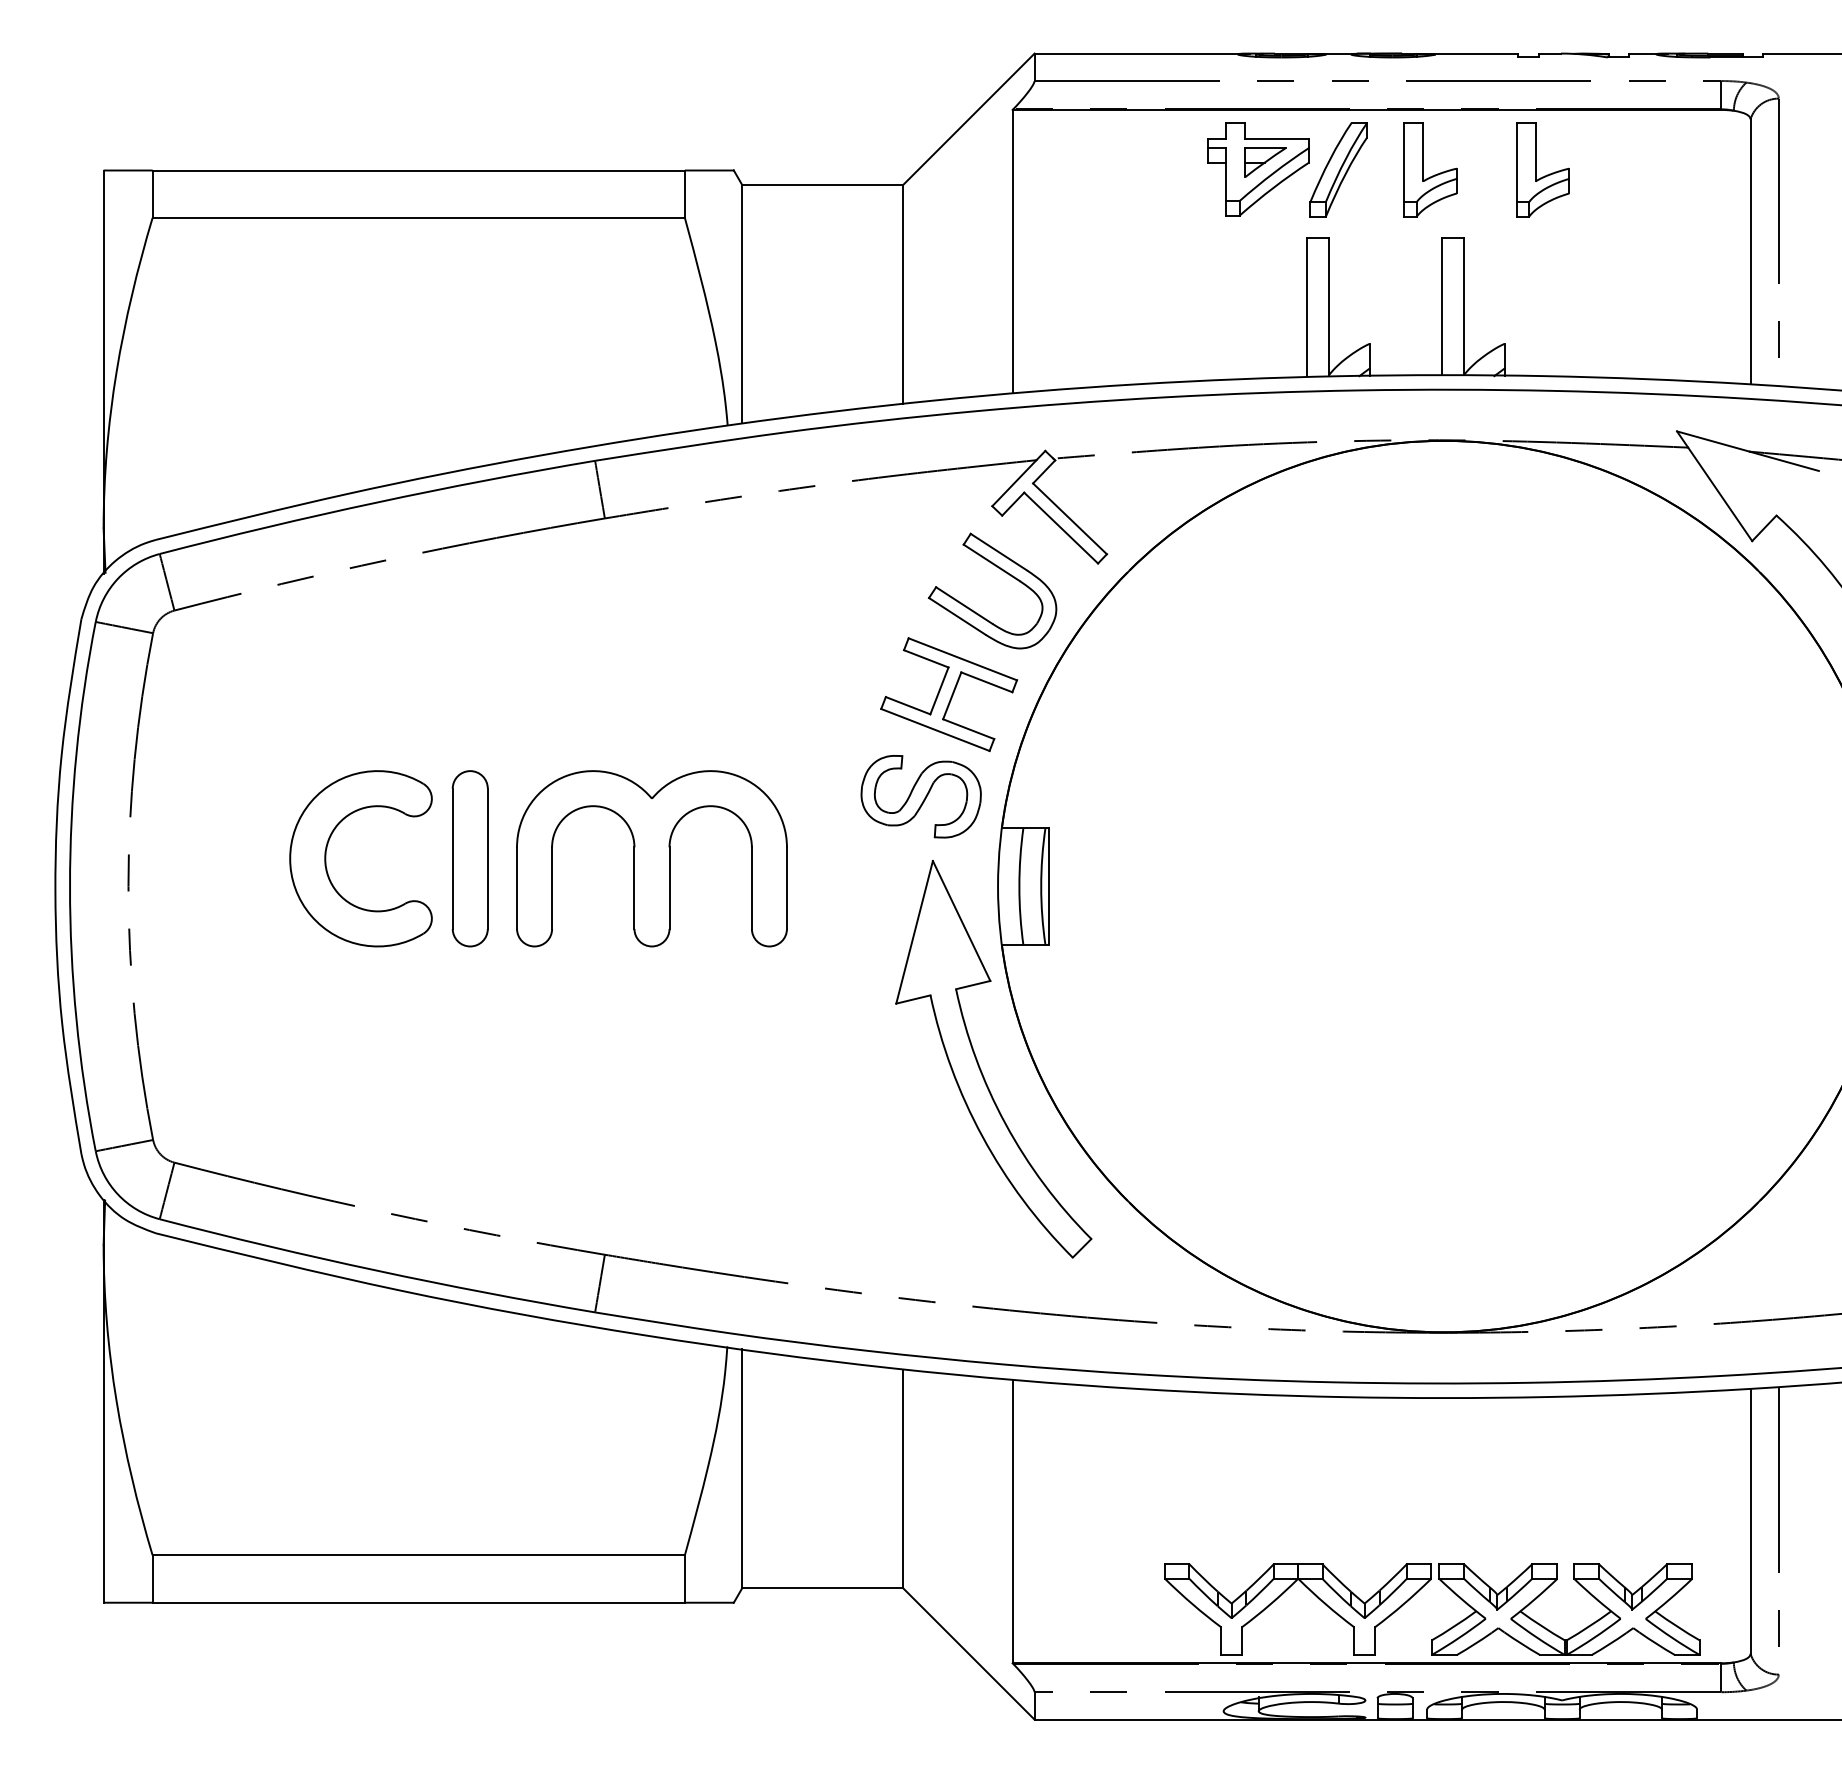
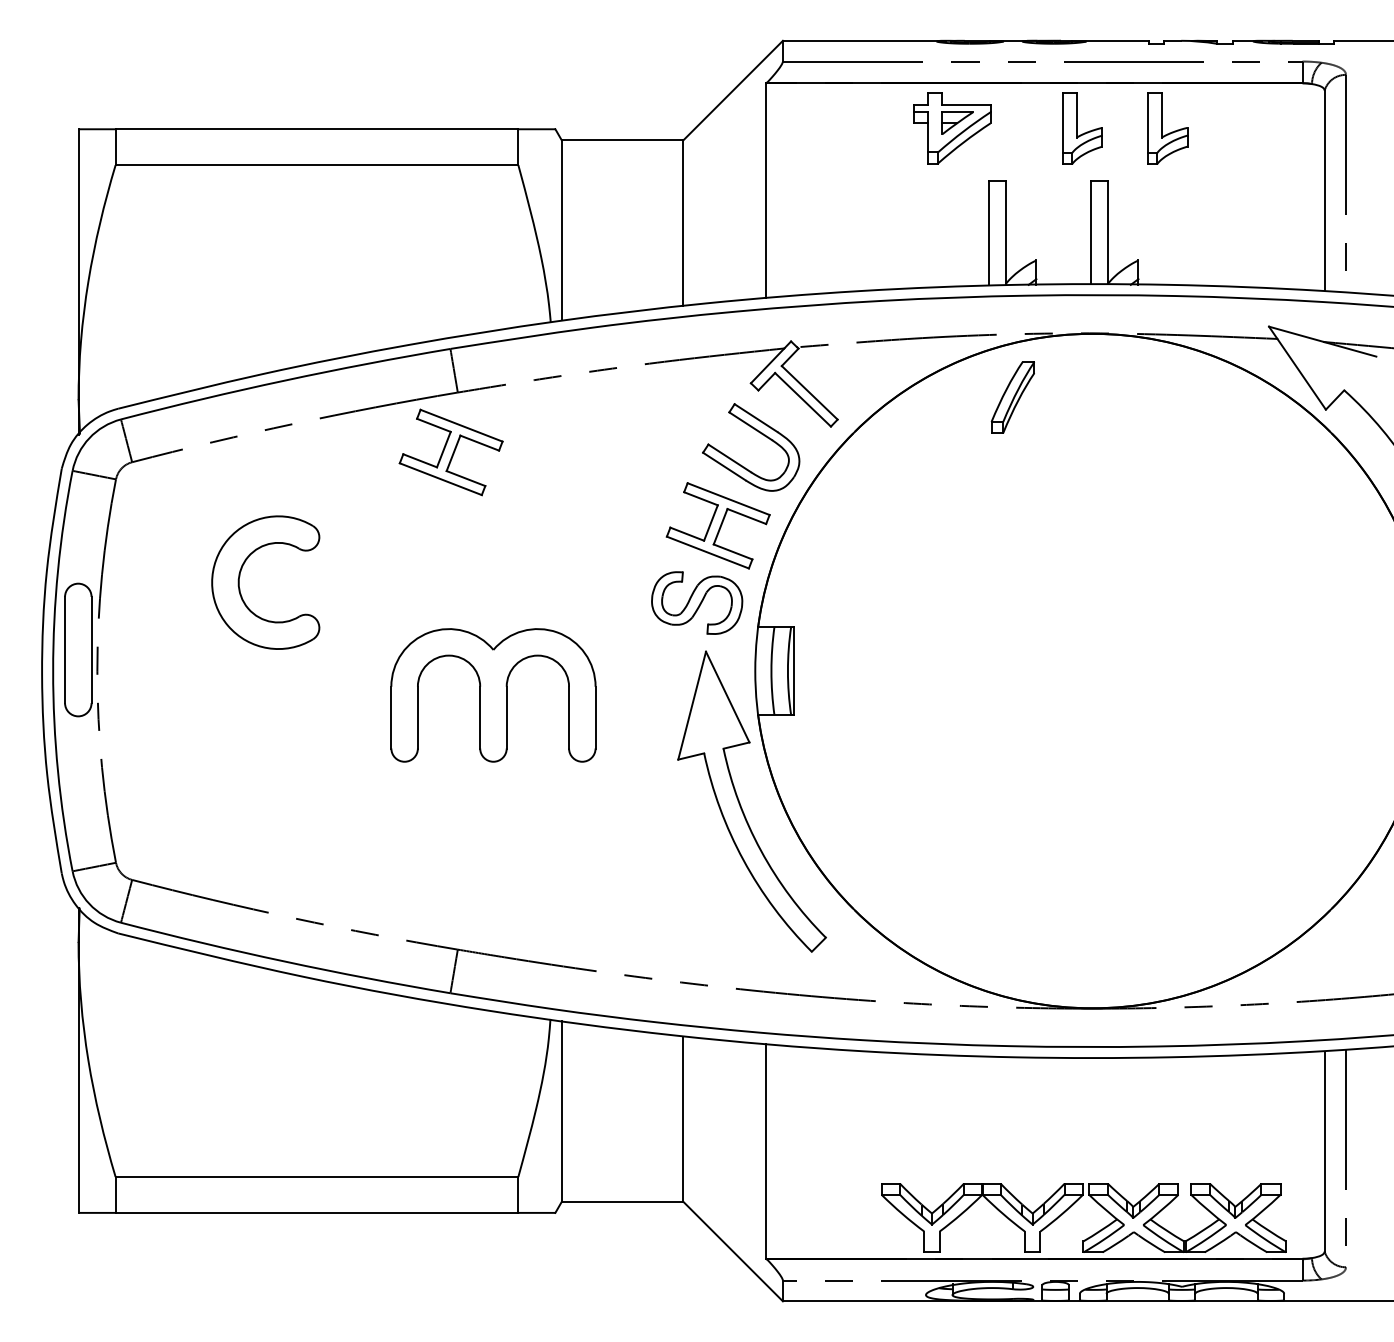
part: (1338, 169) -> (1012, 397), moved
part: (596, 597) -> (451, 452), added
part: (326, 858) -> (239, 582), moved
part: (469, 858) -> (77, 649), moved
part: (651, 858) -> (493, 695), moved

